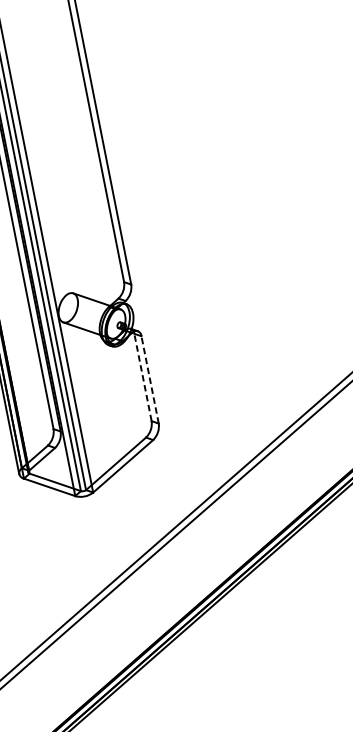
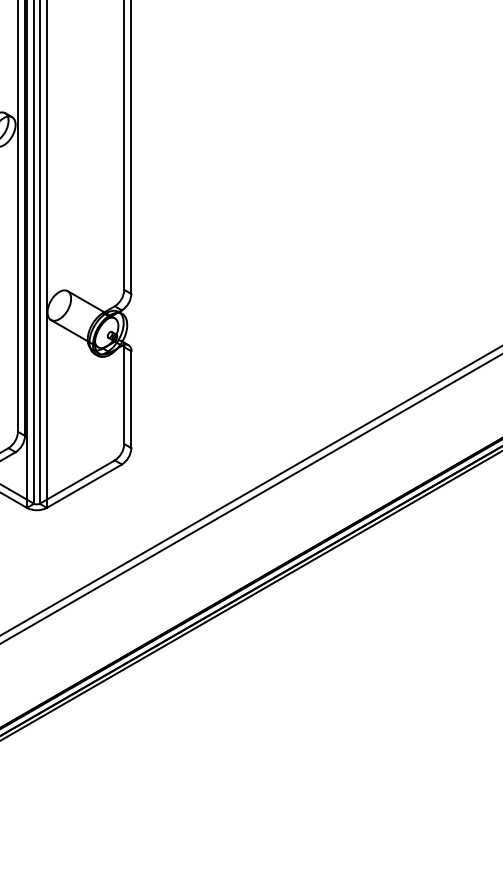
line: (143, 377) -> (124, 395), dashed -> solid
line: (150, 379) -> (131, 399), dashed -> solid

